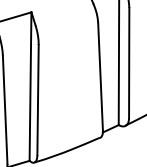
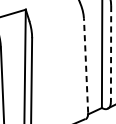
line: (129, 63) -> (111, 54), solid -> dashed
line: (100, 76) -> (86, 65), solid -> dashed

